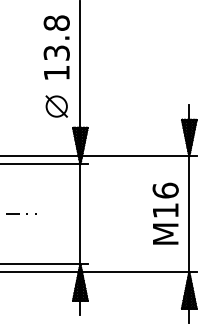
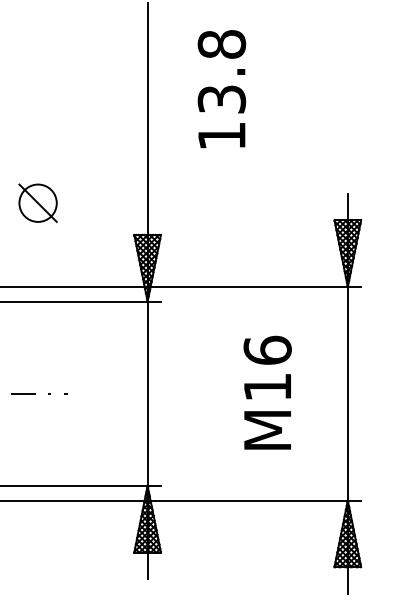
text: (56, 47) -> (221, 89), moved
part: (56, 106) -> (37, 203), moved
text: (165, 213) -> (267, 392), moved

